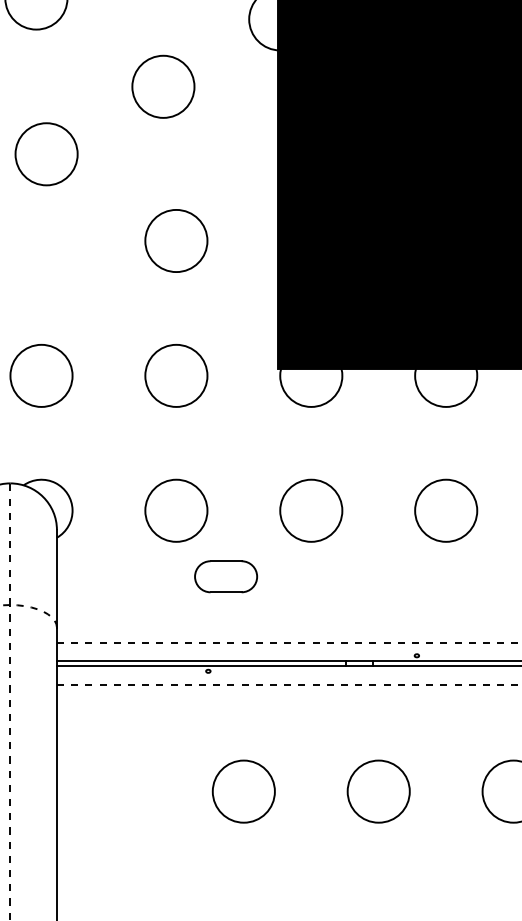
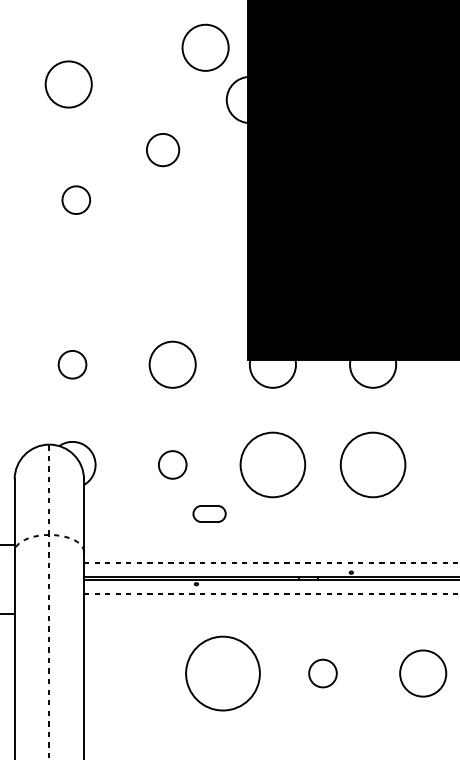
circle: (162, 86) -> (162, 149), size x0.7
circle: (46, 154) -> (76, 200), size x0.6
circle: (176, 240) -> (172, 264), removed
circle: (41, 375) -> (72, 364), size x0.6
circle: (176, 510) -> (172, 464), size x0.6
circle: (310, 510) -> (272, 464), size x1.4
circle: (446, 510) -> (373, 464), size x1.4
part: (225, 576) -> (209, 513), size x0.7
circle: (243, 791) -> (222, 673), size x1.6
circle: (378, 791) -> (322, 673), size x0.6

